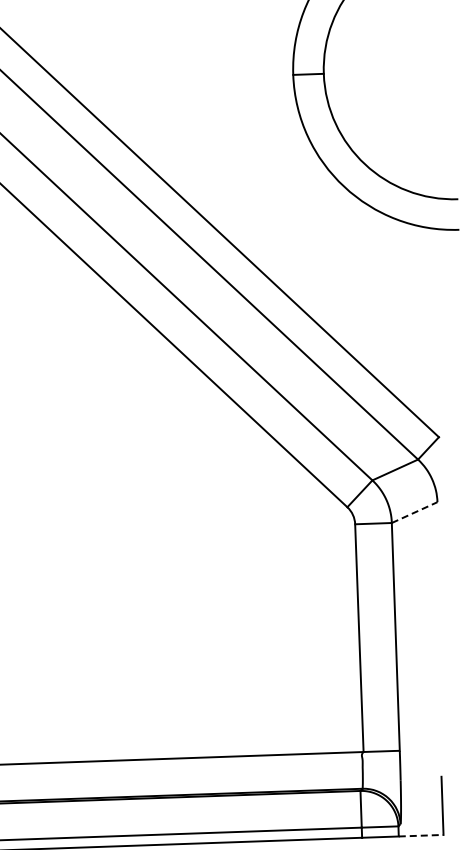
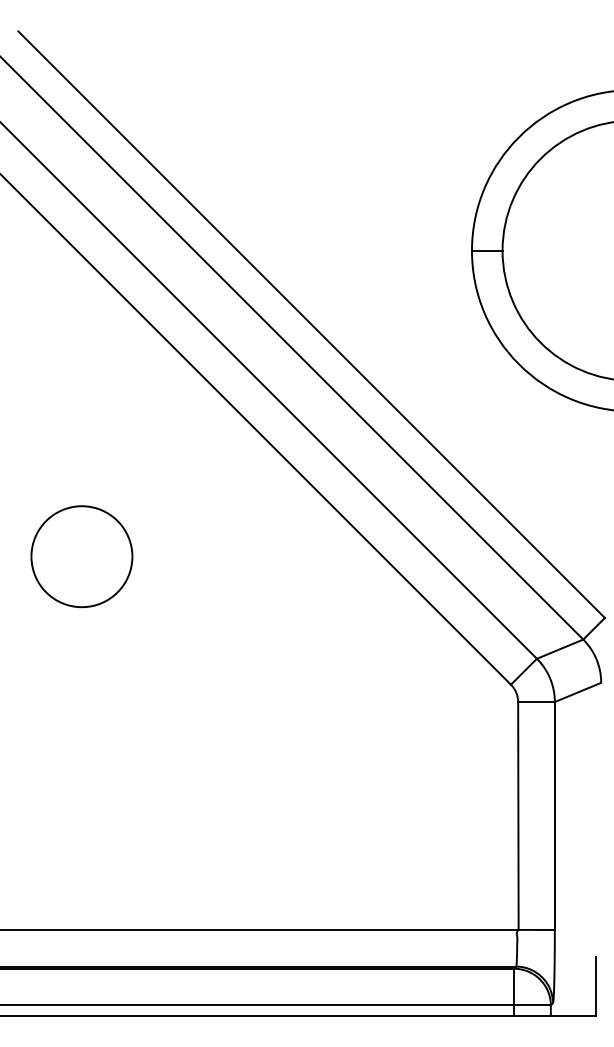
line: (415, 512) -> (578, 692), dashed -> solid
line: (421, 835) -> (573, 1015), dashed -> solid

